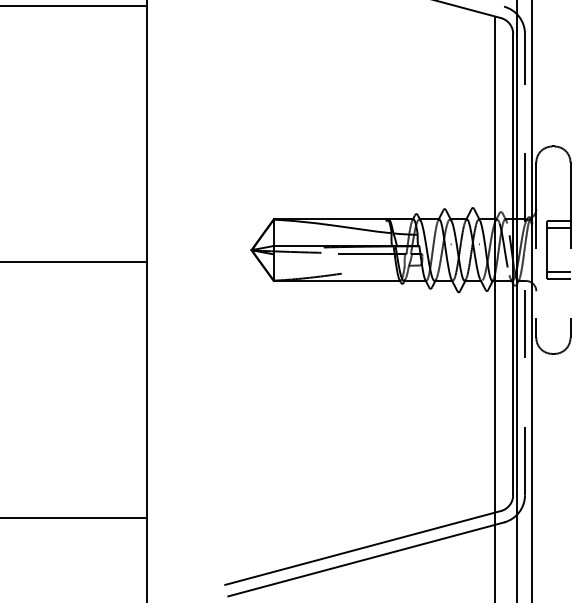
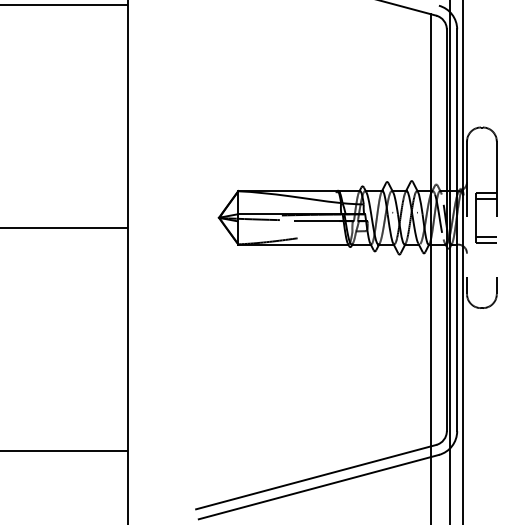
line: (525, 264) -> (457, 230), dashed -> solid

